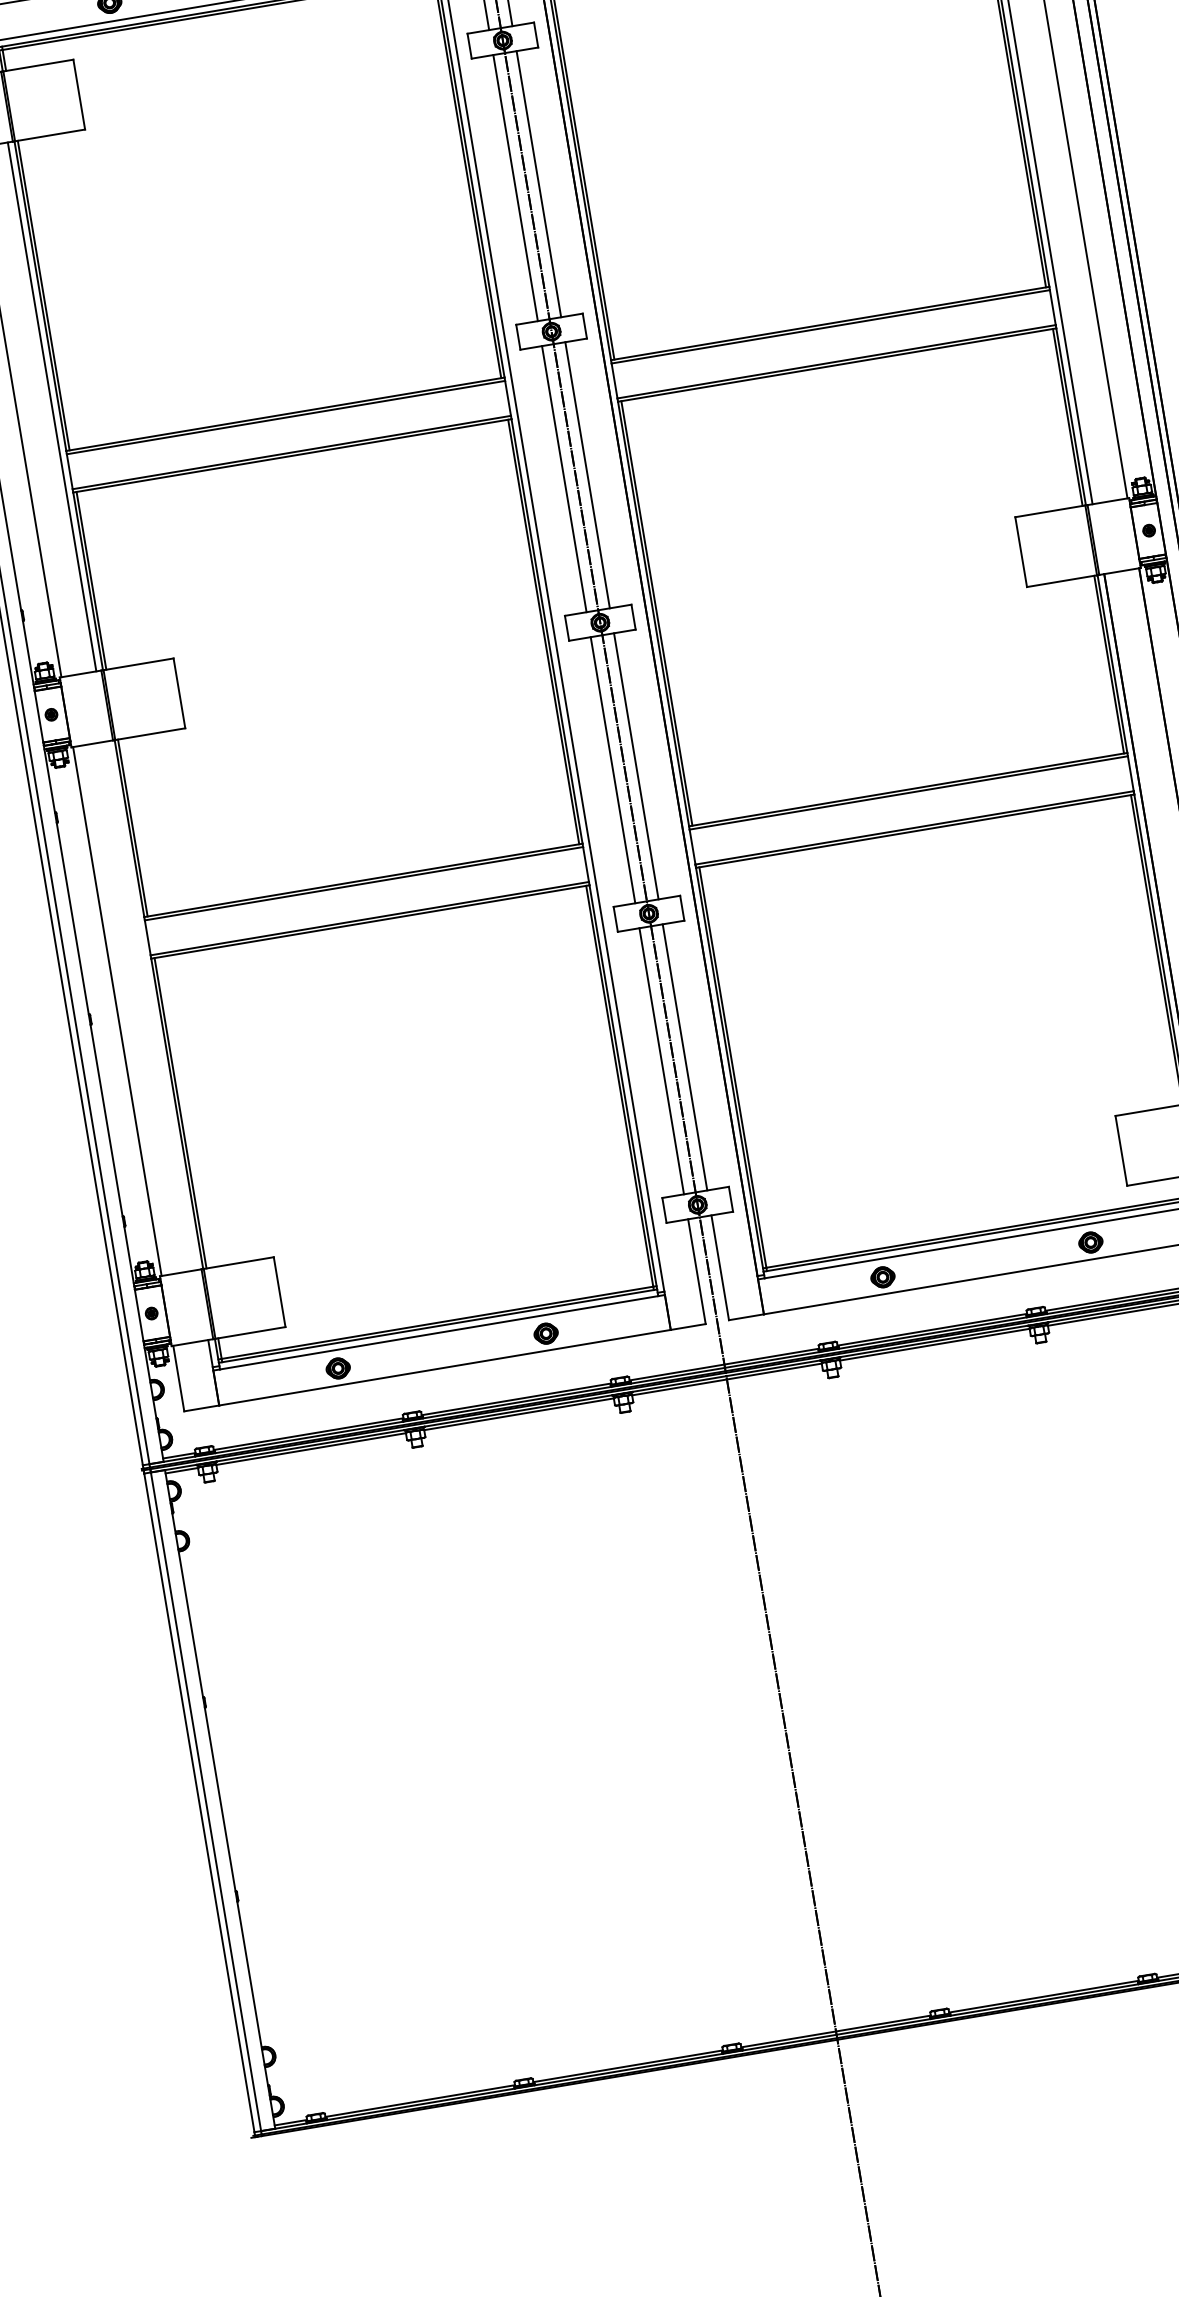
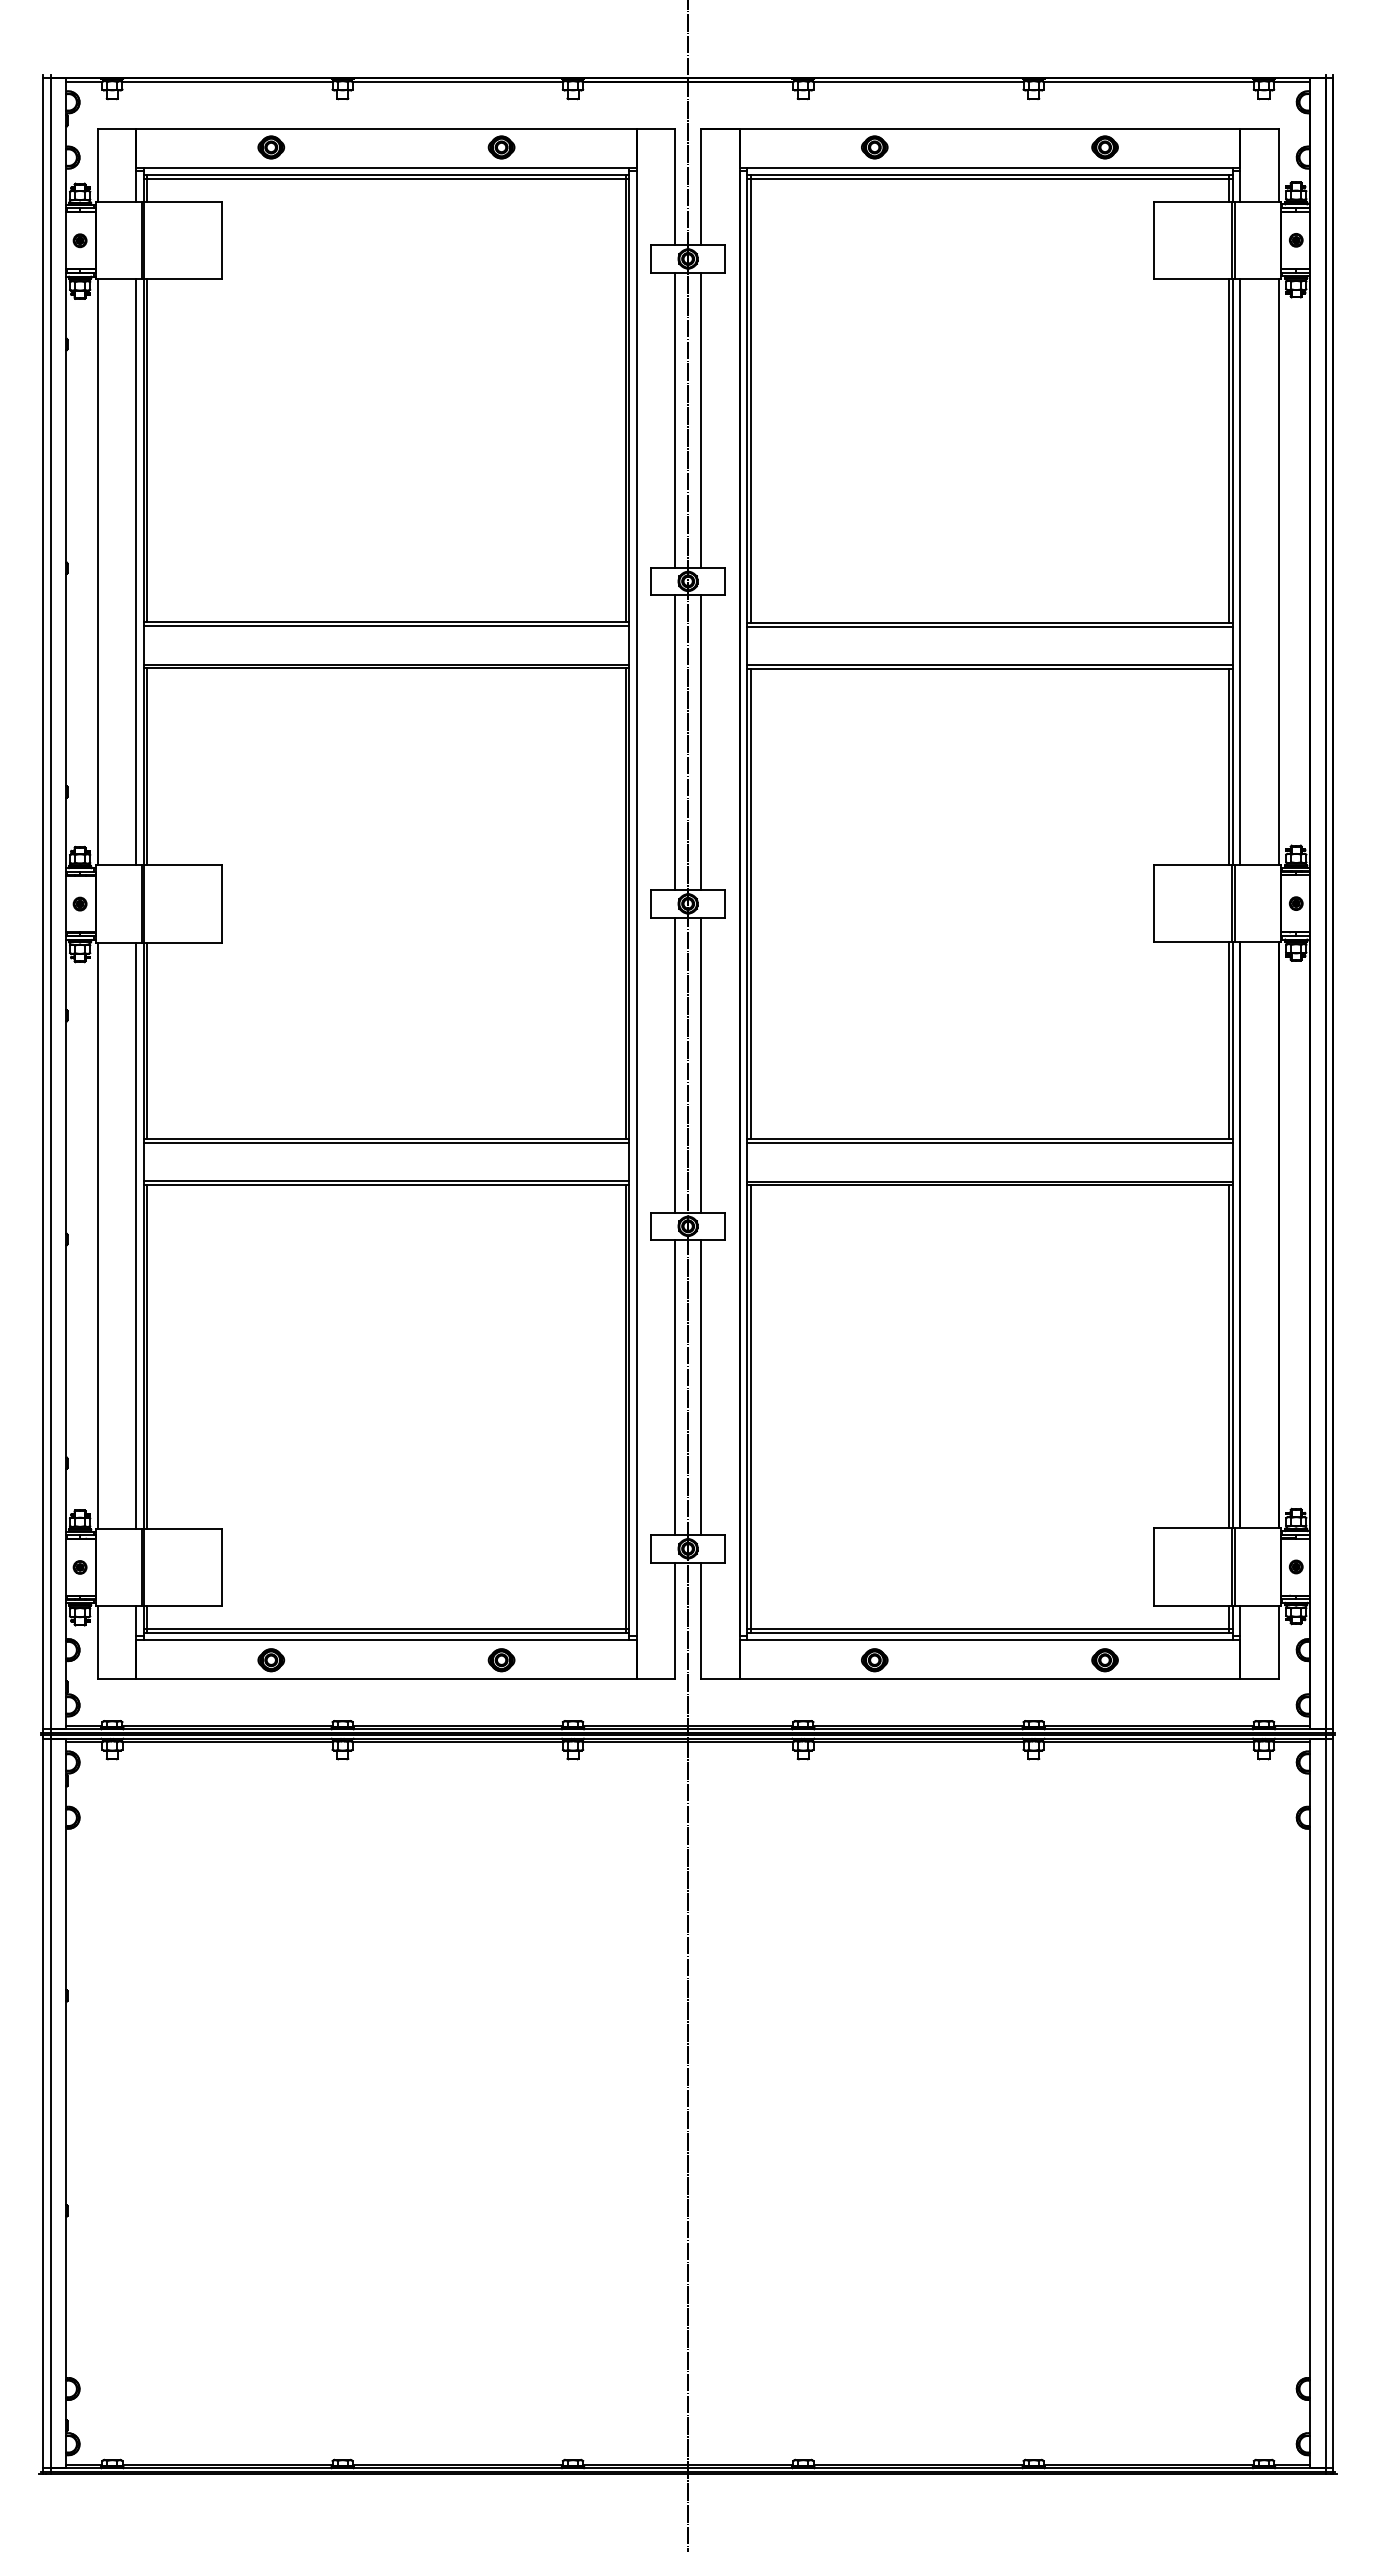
line: (152, 1005) -> (136, 1235), added

